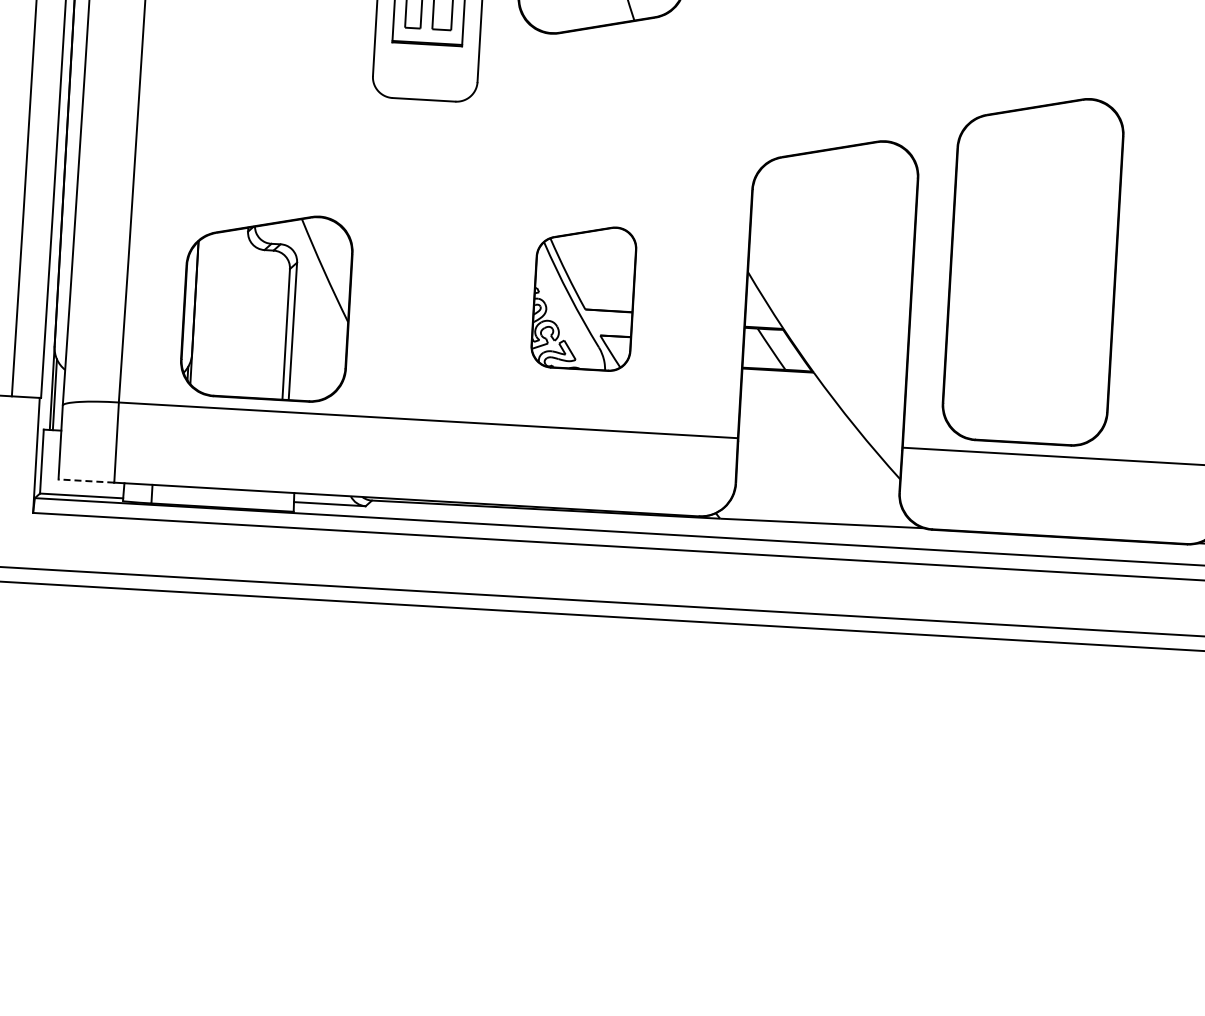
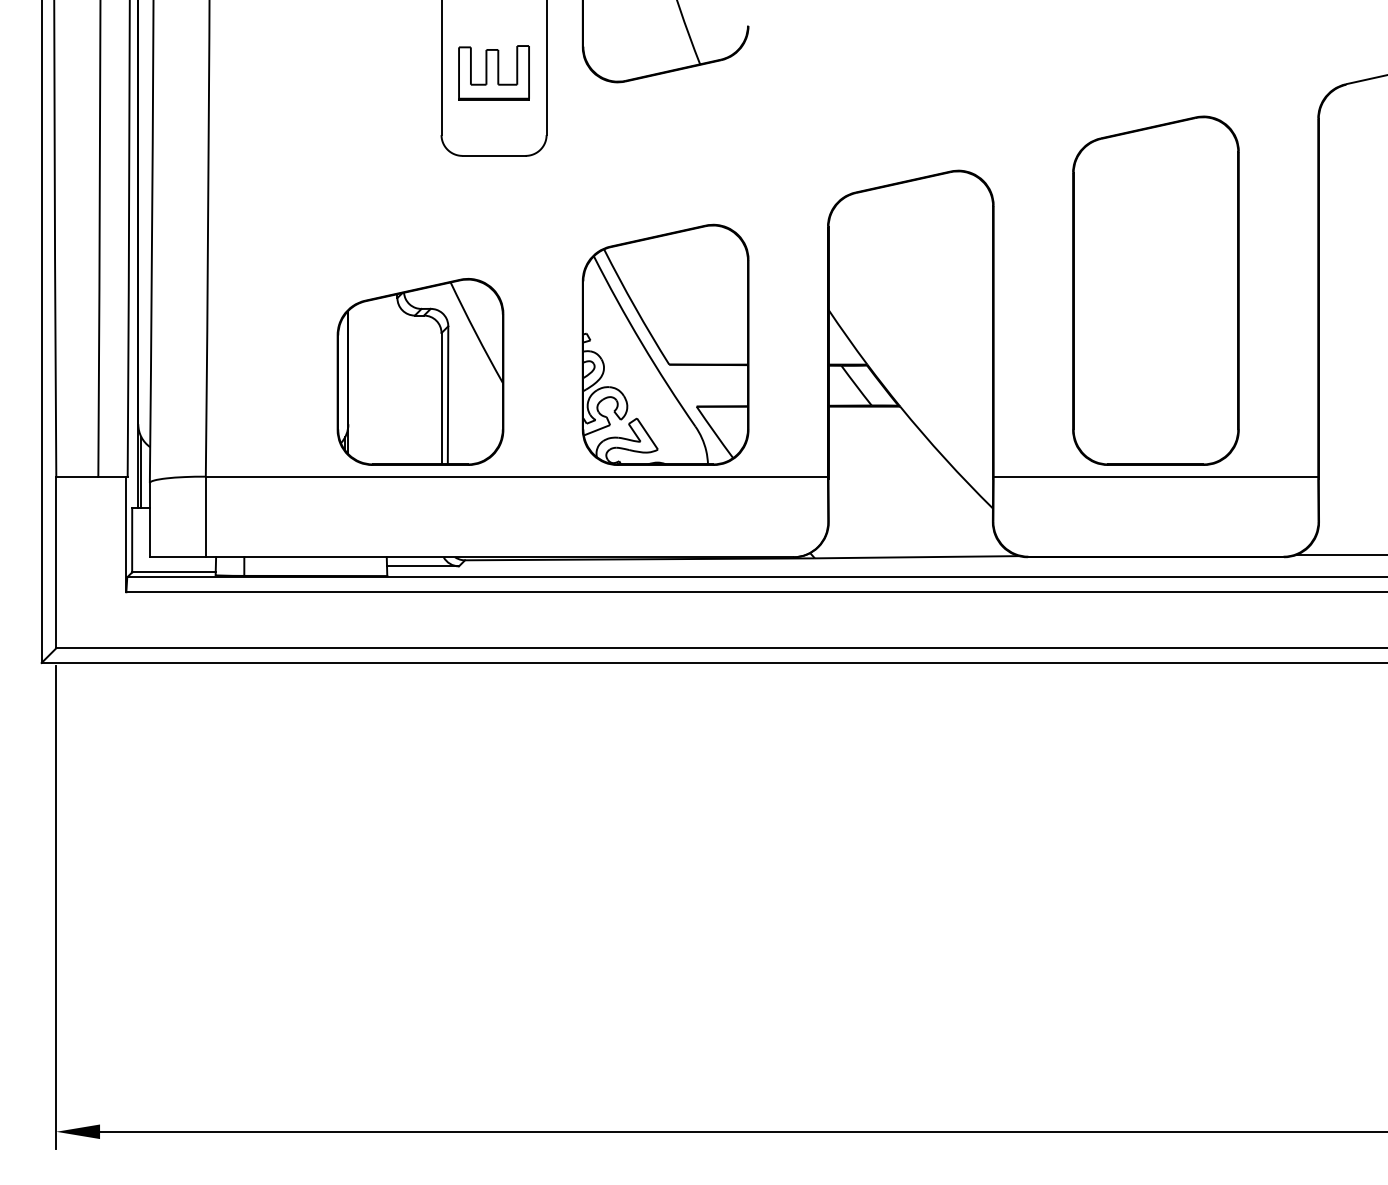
part: (1032, 269) -> (1155, 290), moved
part: (583, 297) -> (665, 344), size x1.67
part: (266, 306) -> (420, 371), moved
line: (86, 481) -> (177, 557), dashed -> solid

